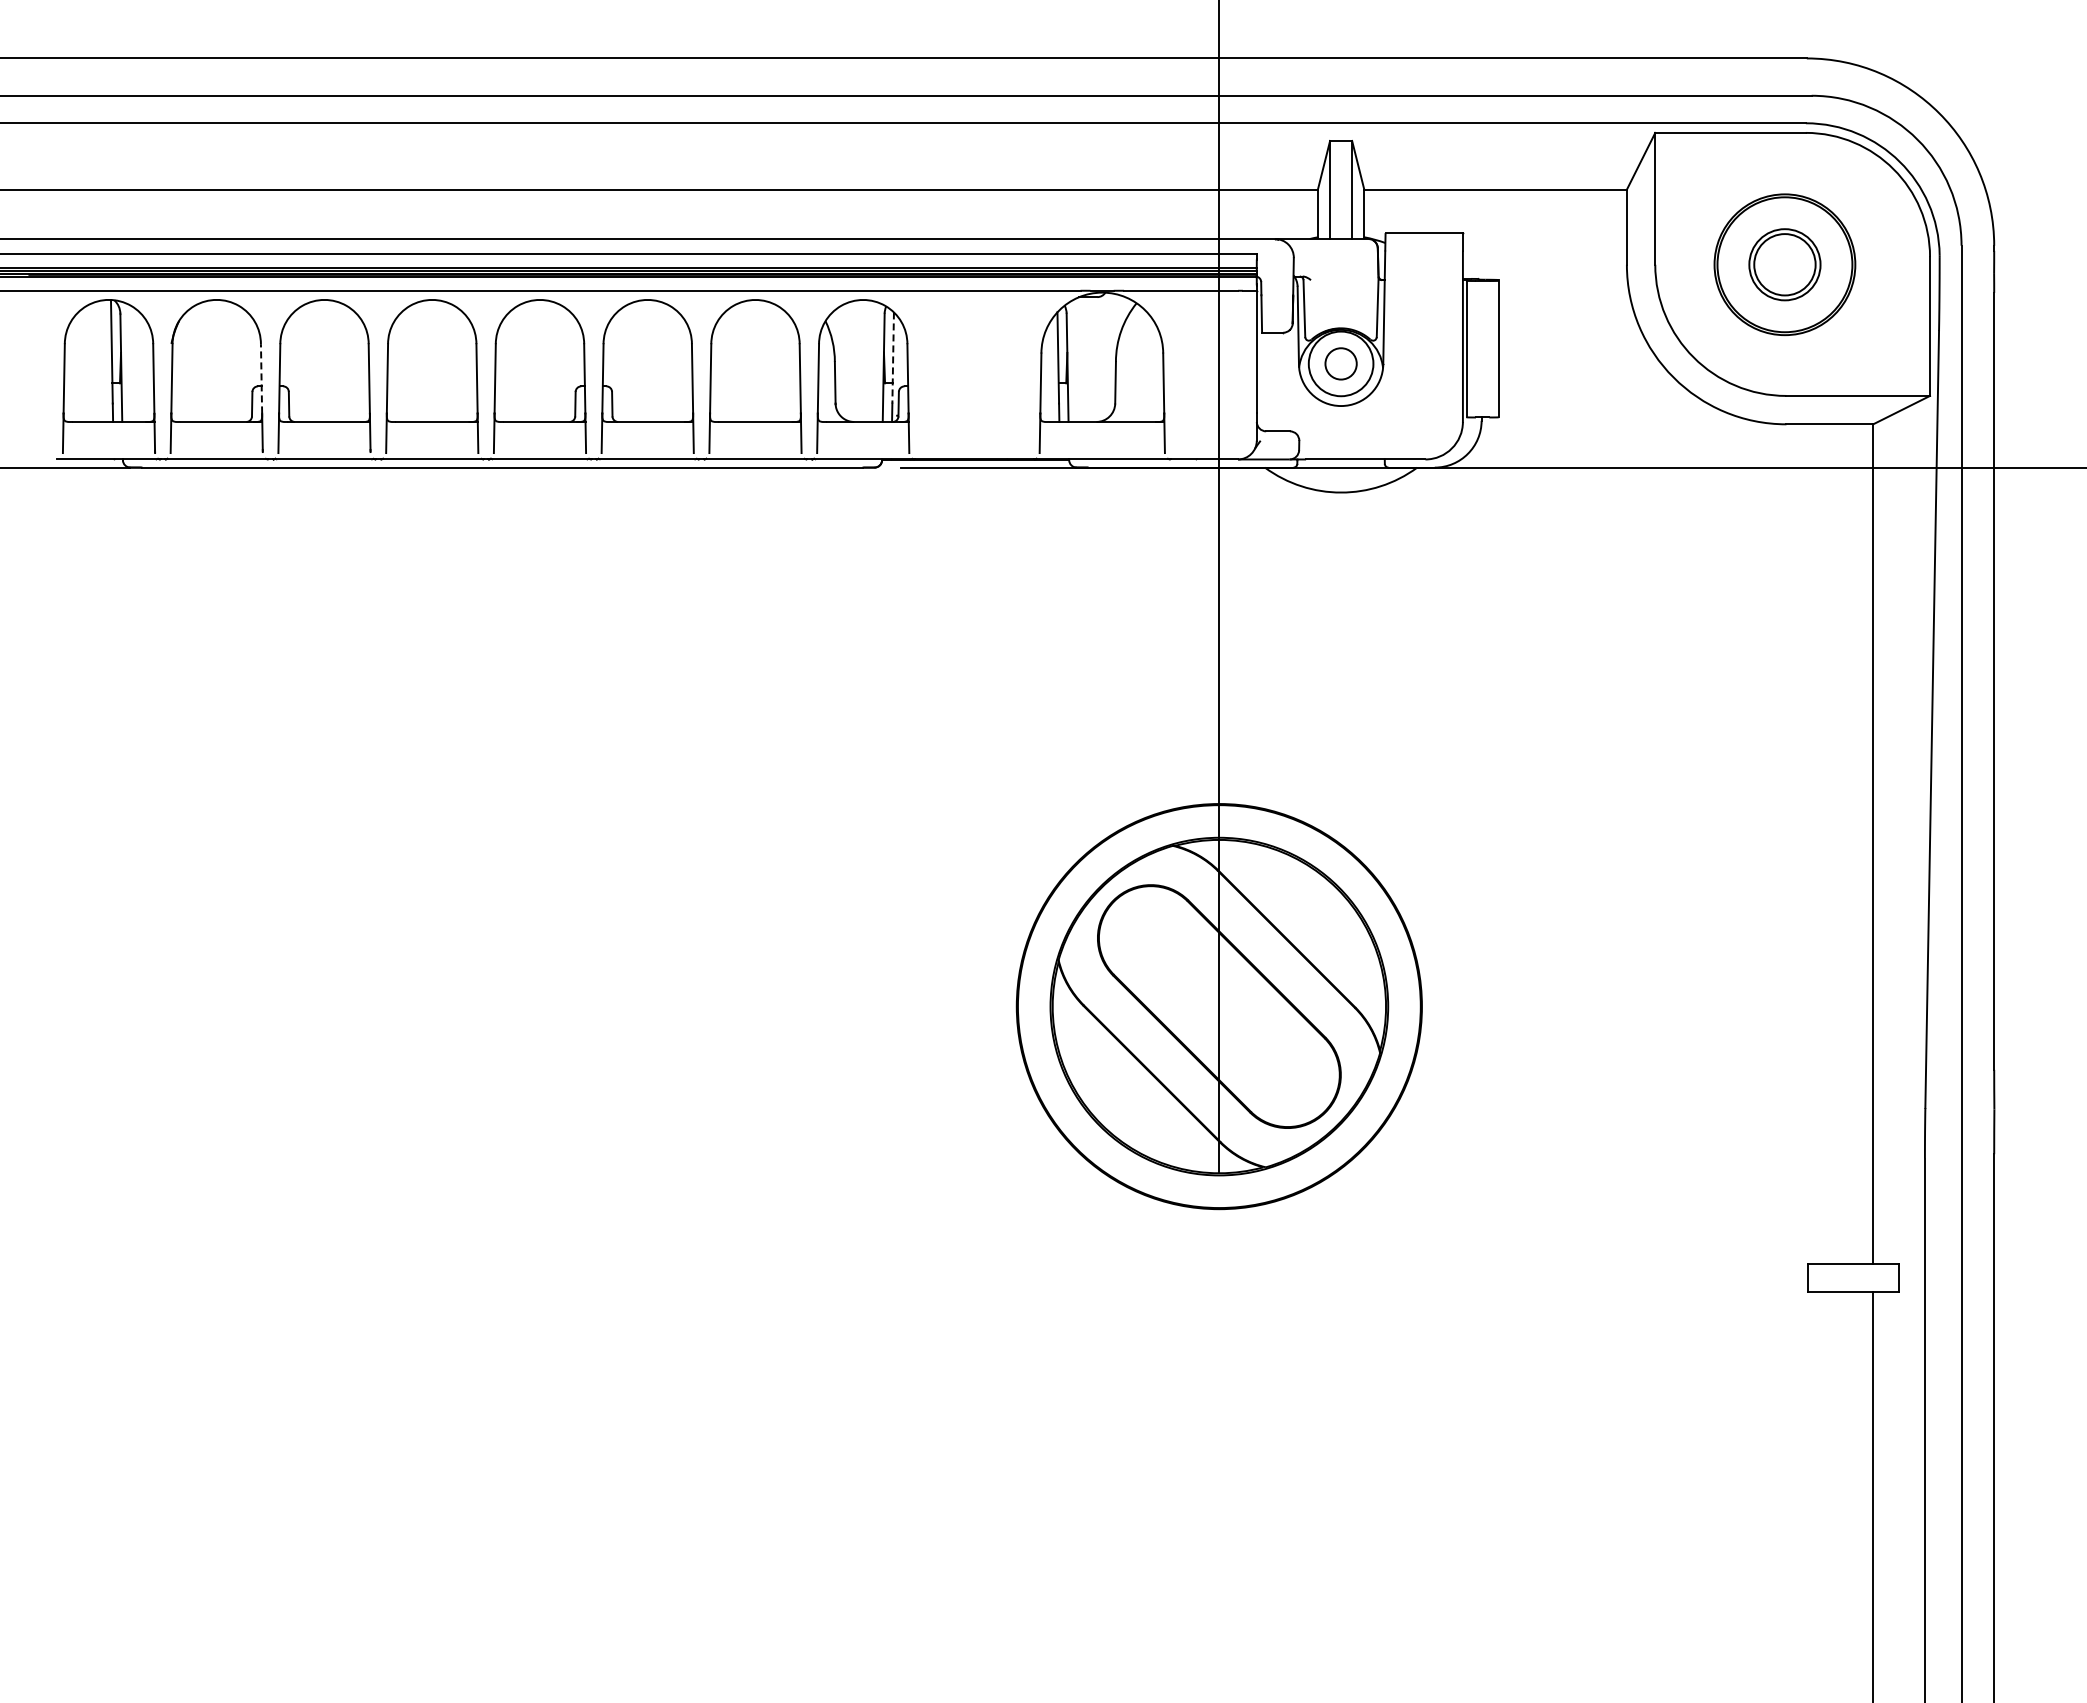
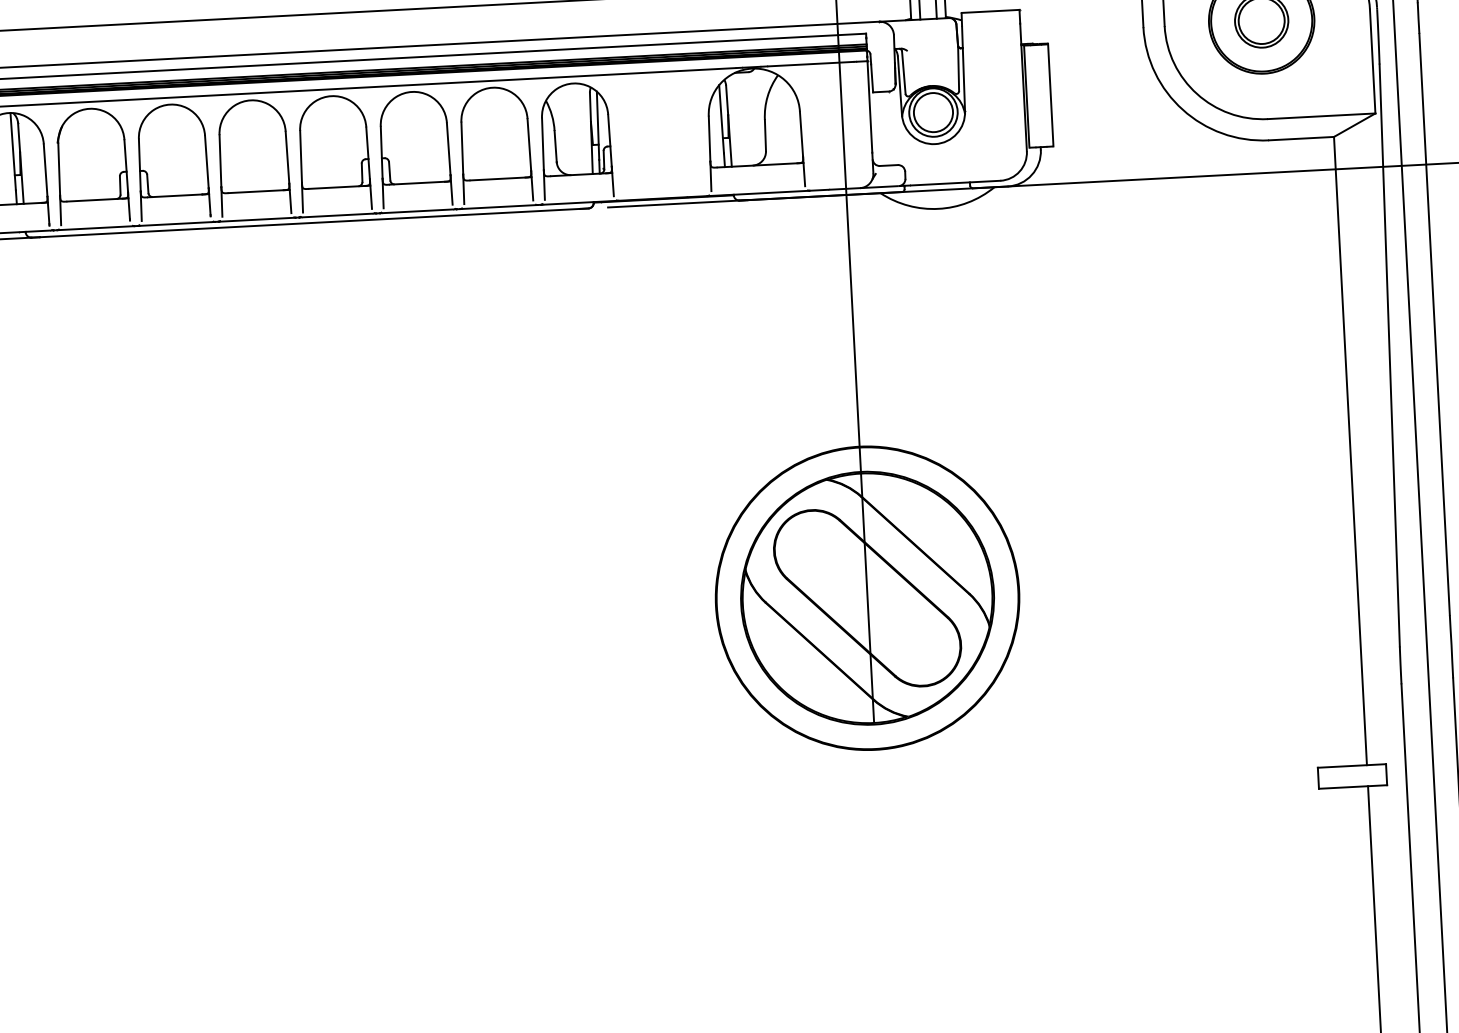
line: (893, 358) -> (598, 126), dashed -> solid
circle: (1341, 363) -> (933, 112), size x1.67
line: (261, 378) -> (126, 165), dashed -> solid

